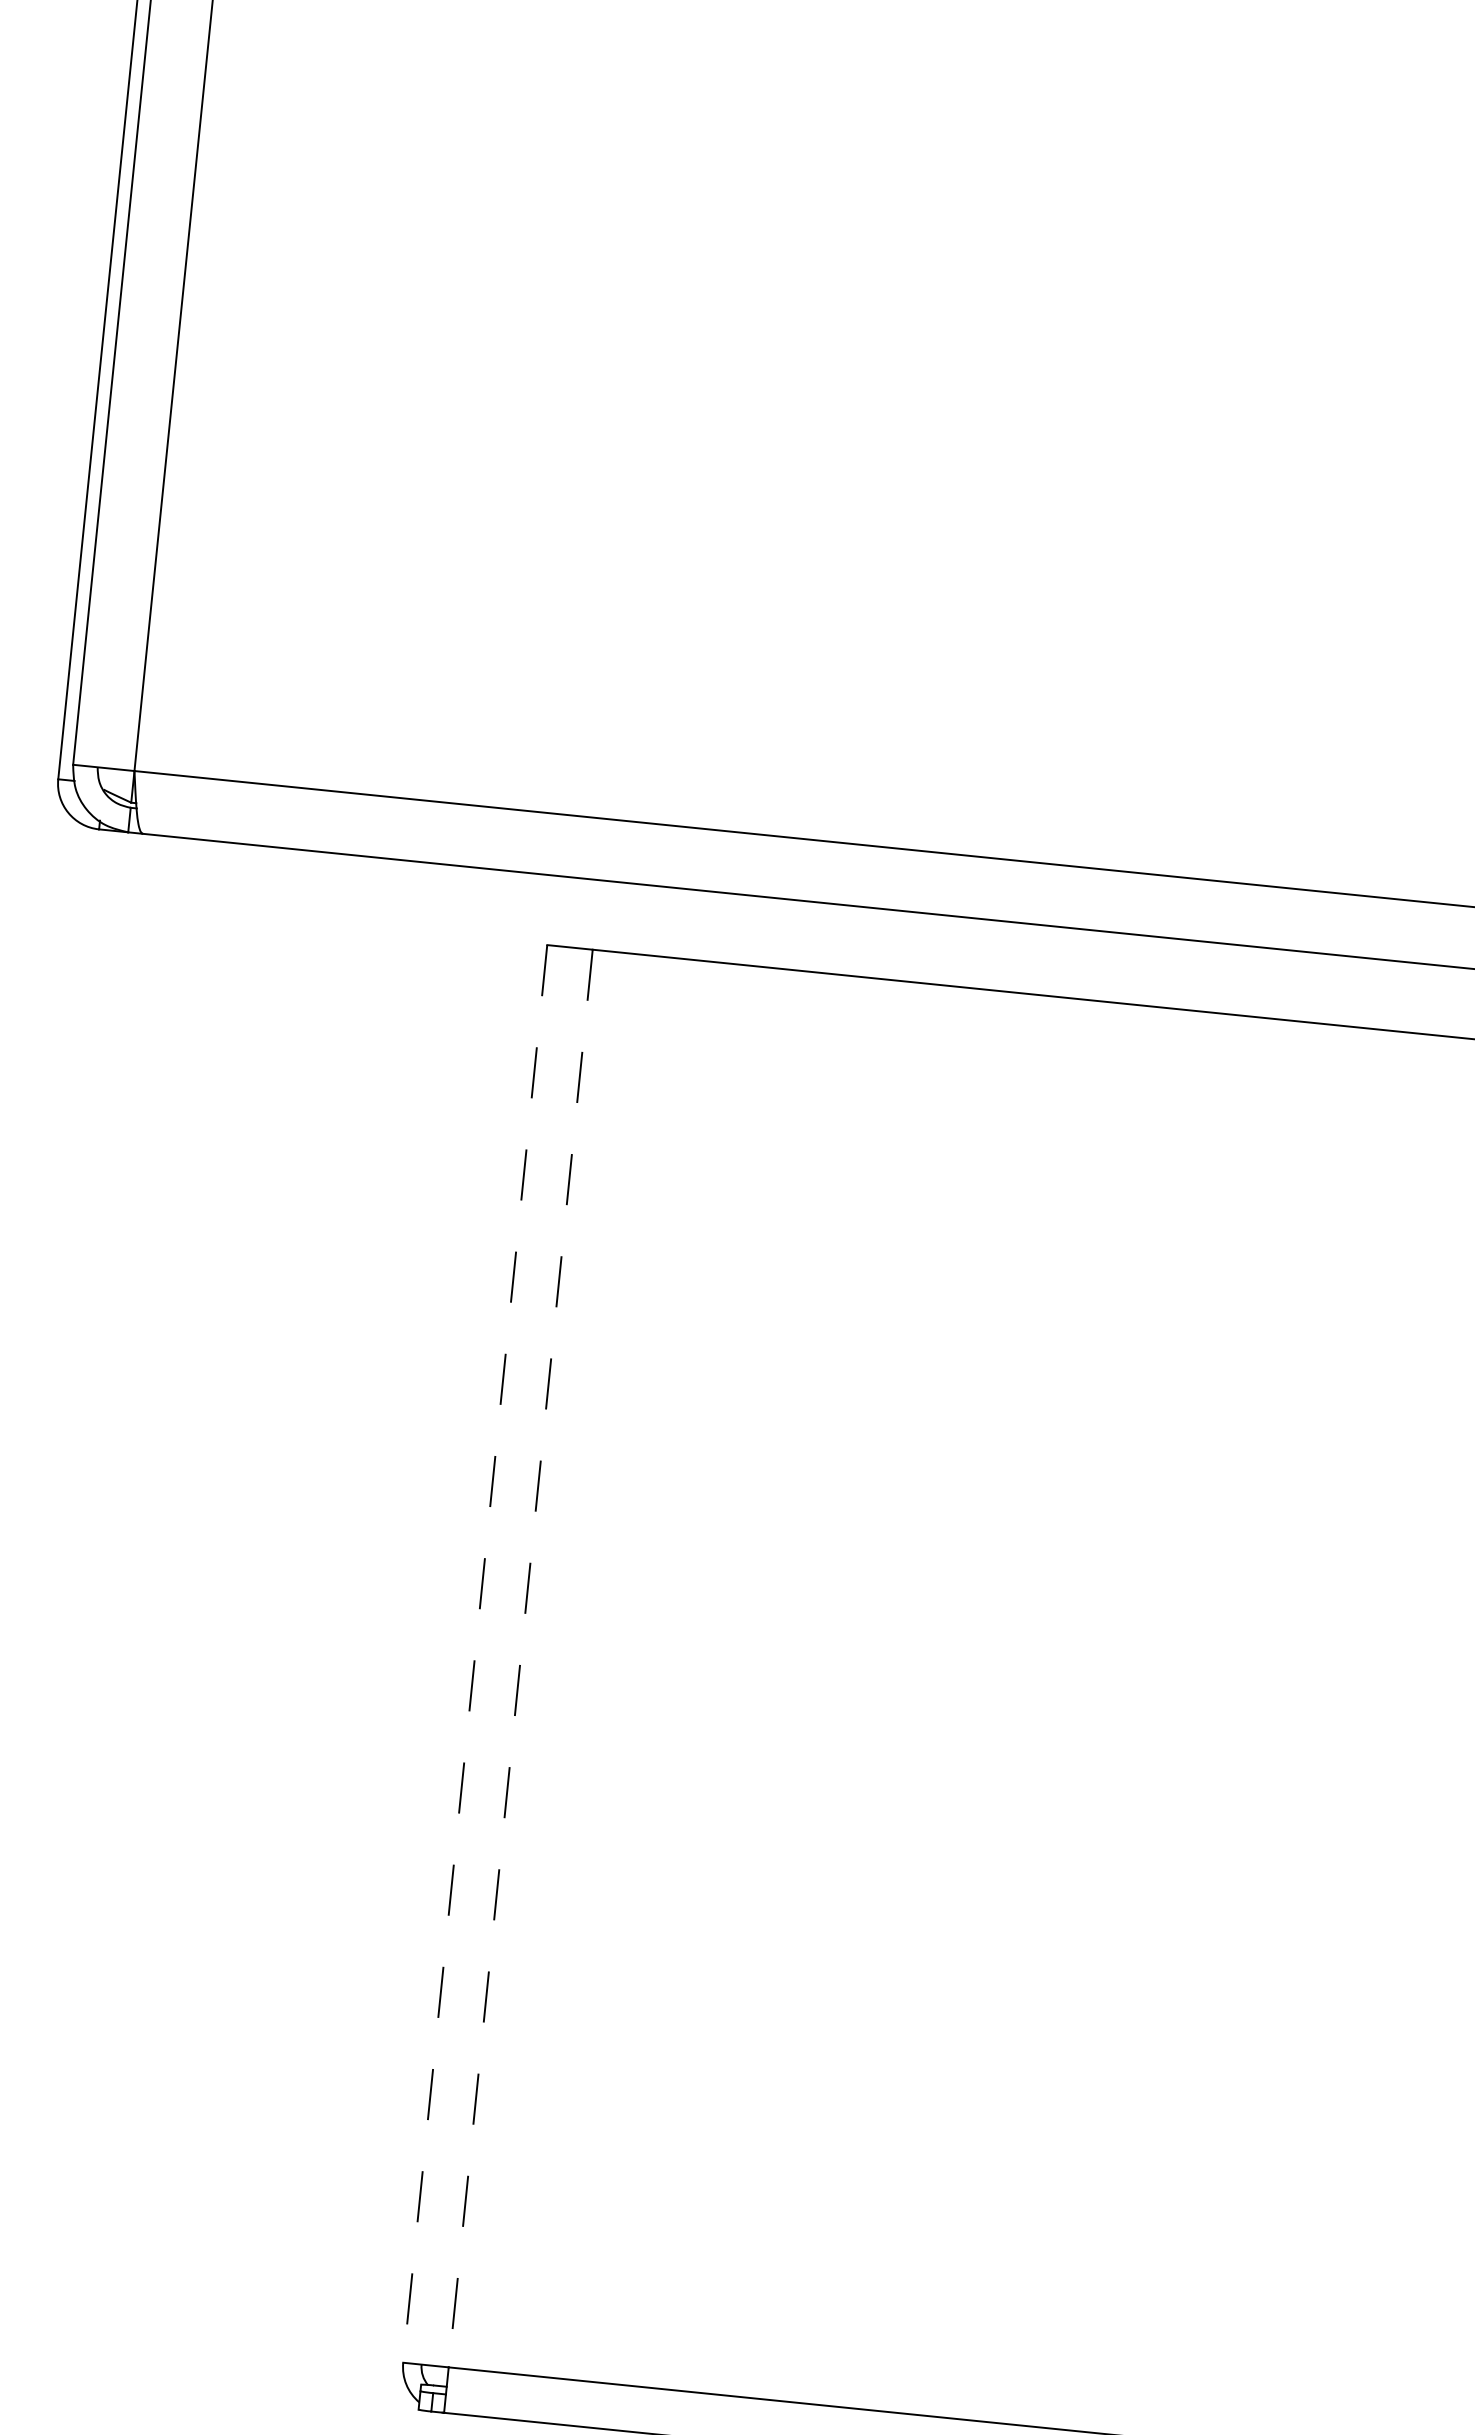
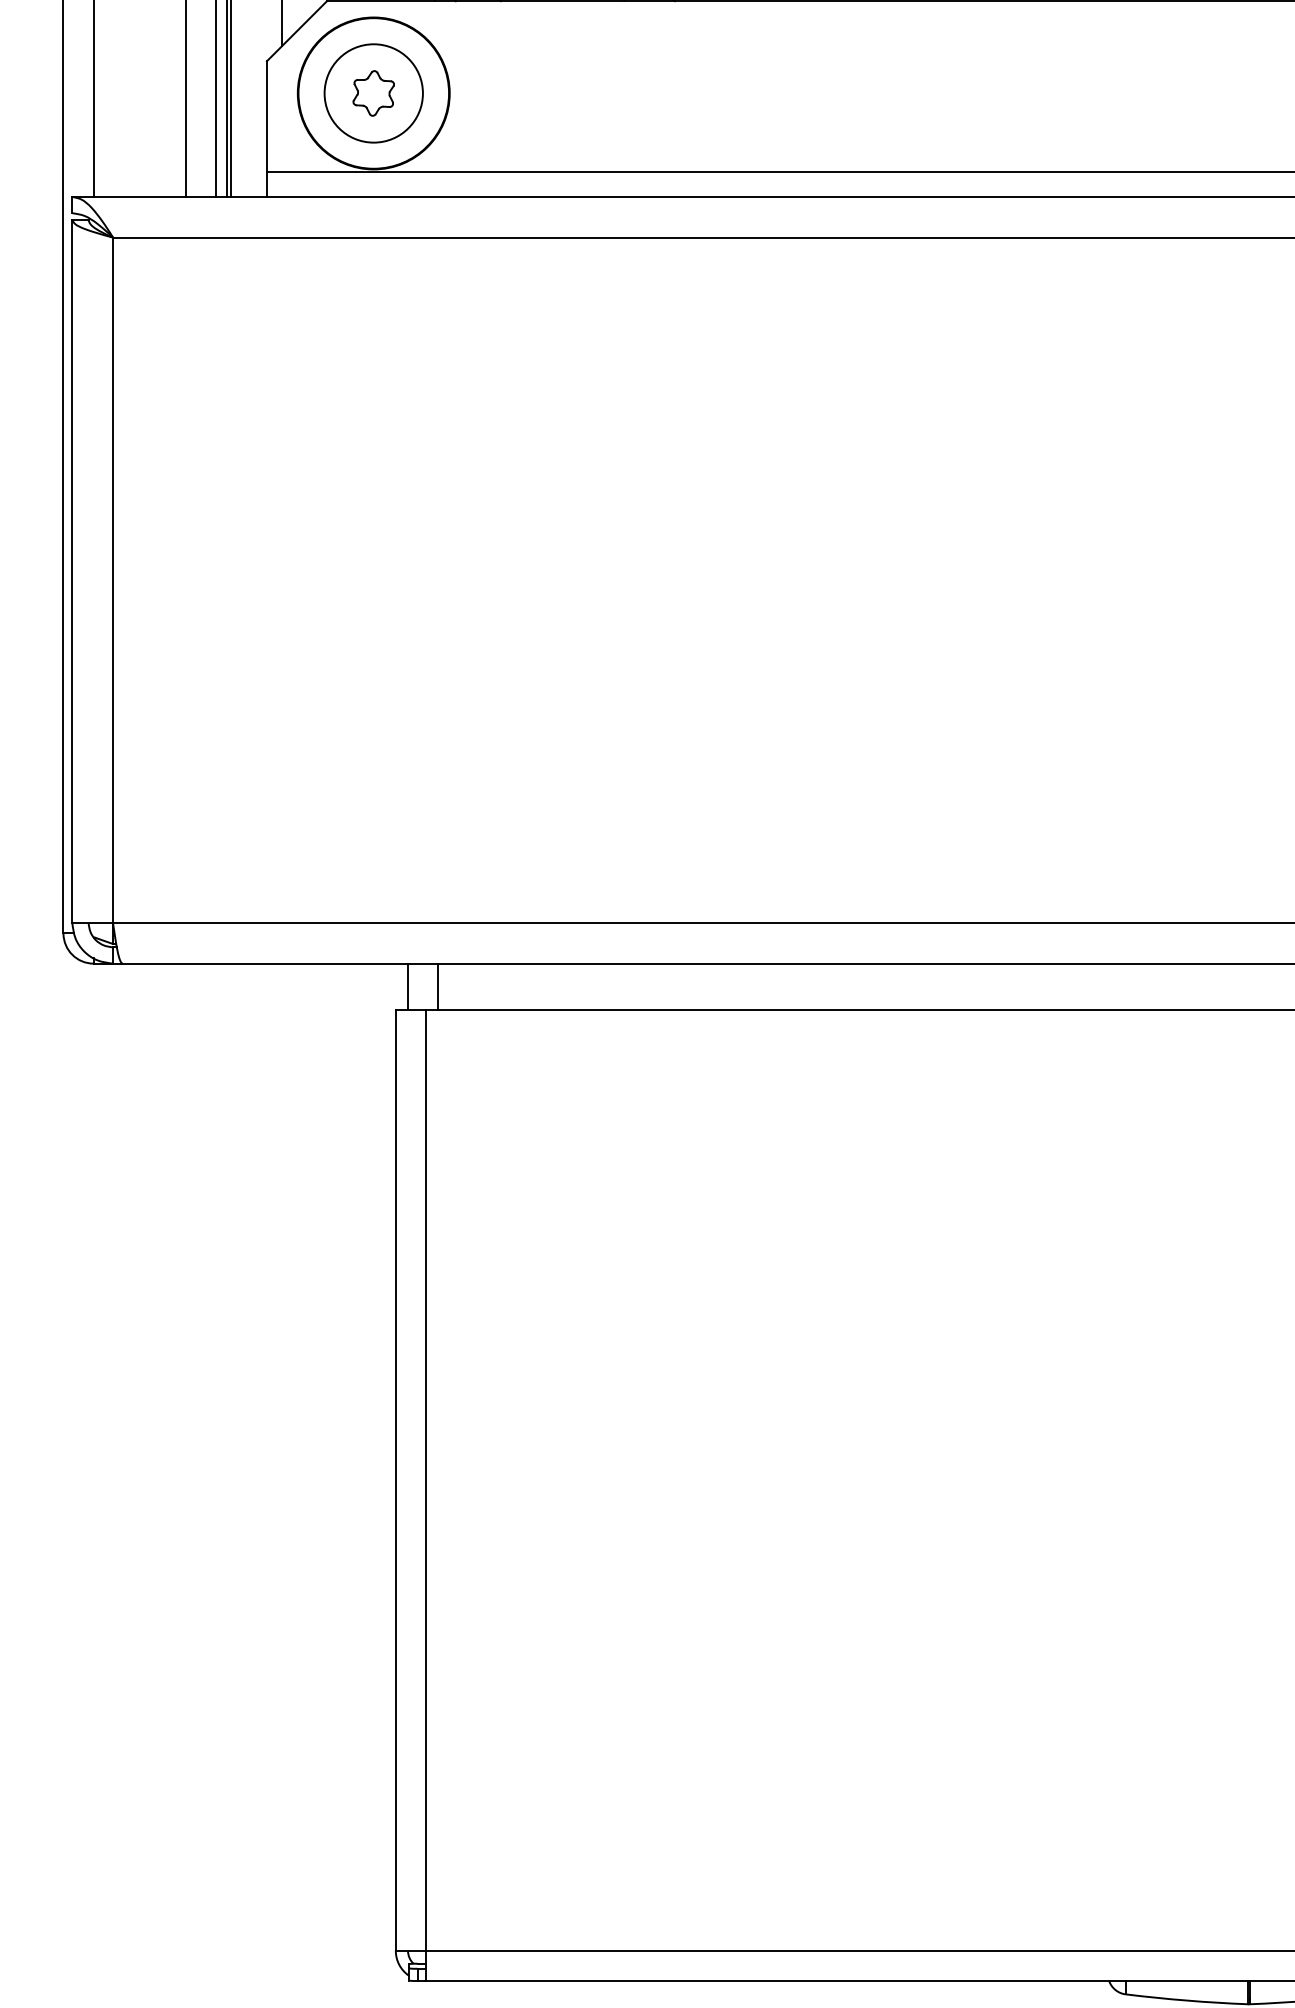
line: (569, 911) -> (408, 986), added
line: (615, 916) -> (438, 986), added
line: (474, 1654) -> (395, 1480), dashed -> solid
line: (521, 1658) -> (426, 1480), dashed -> solid

